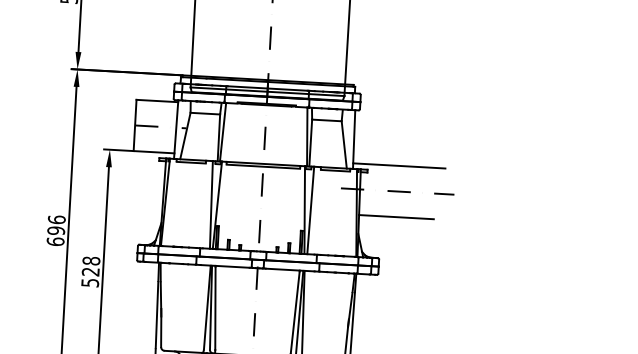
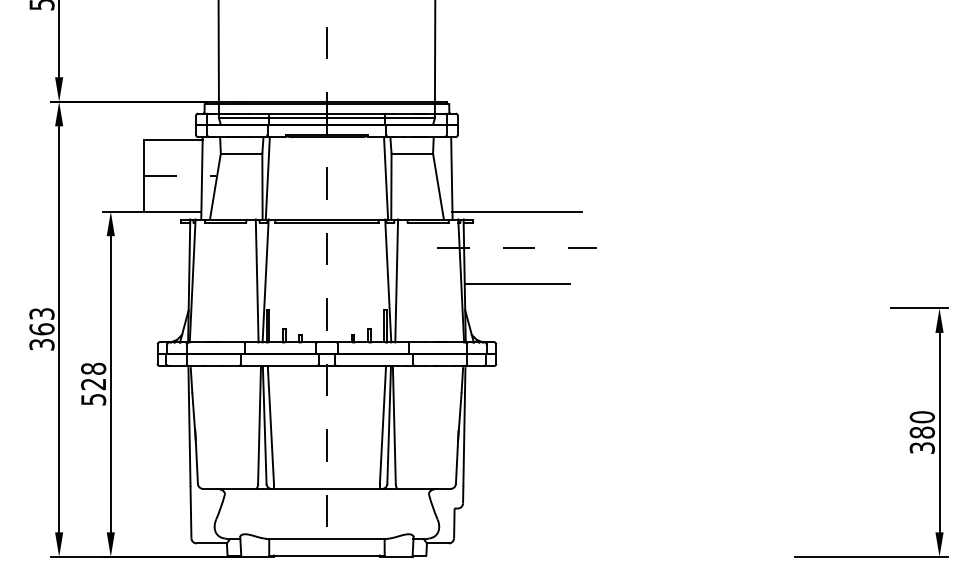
text: (55, 230) -> (41, 328), 696 -> 363

